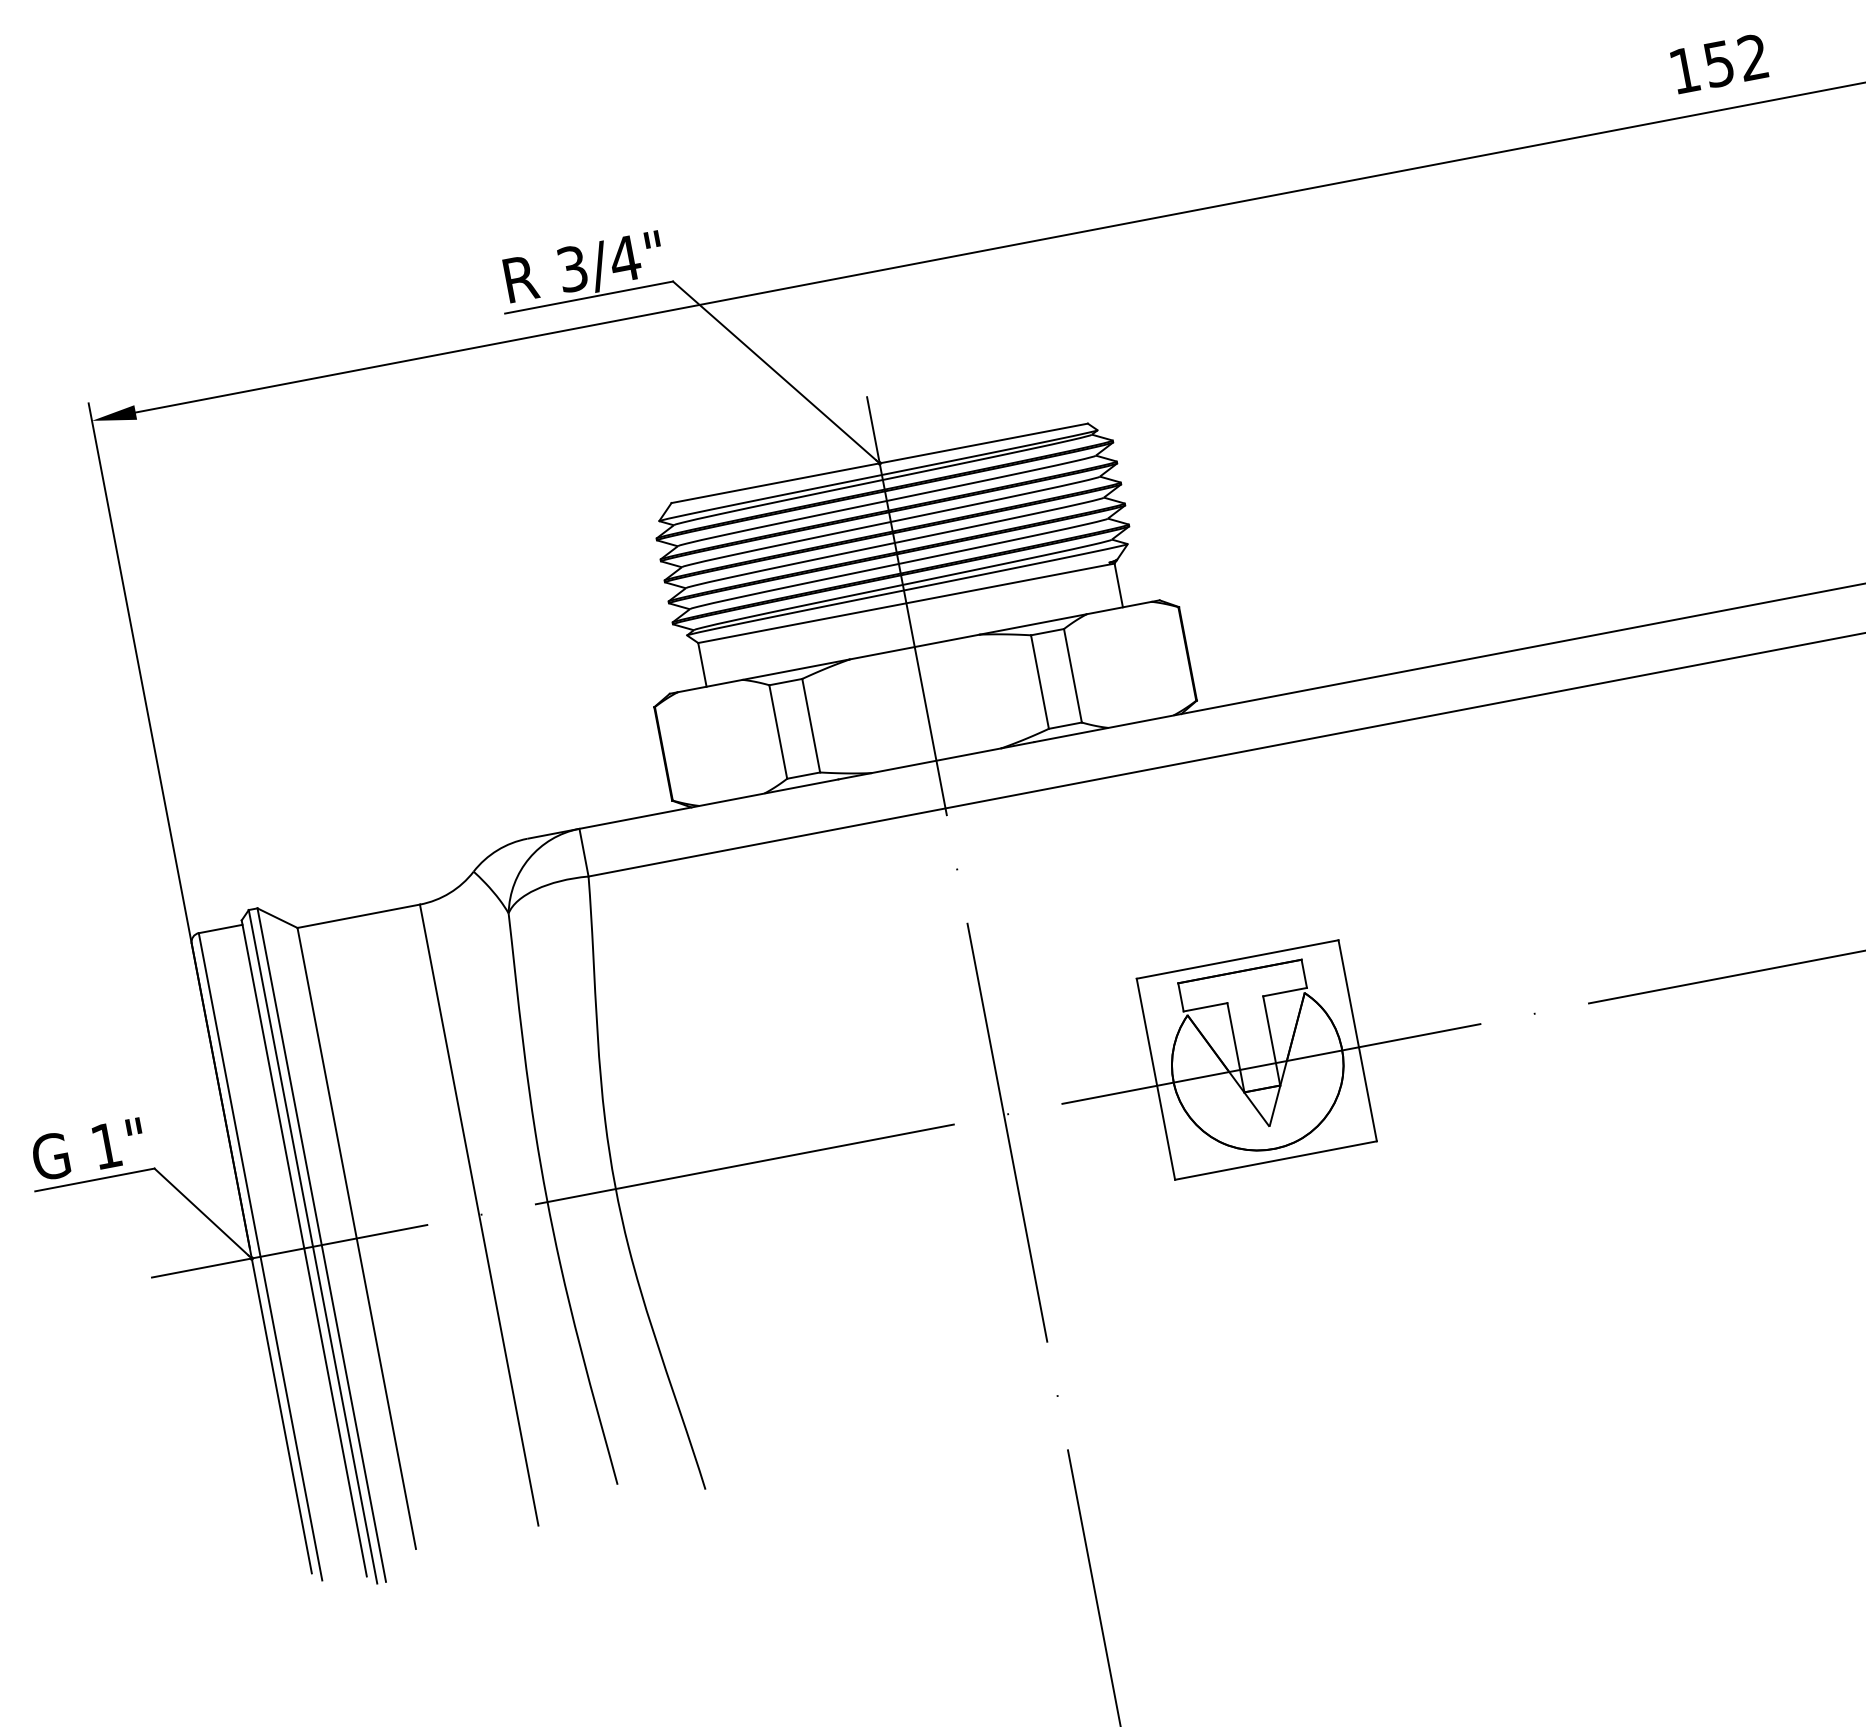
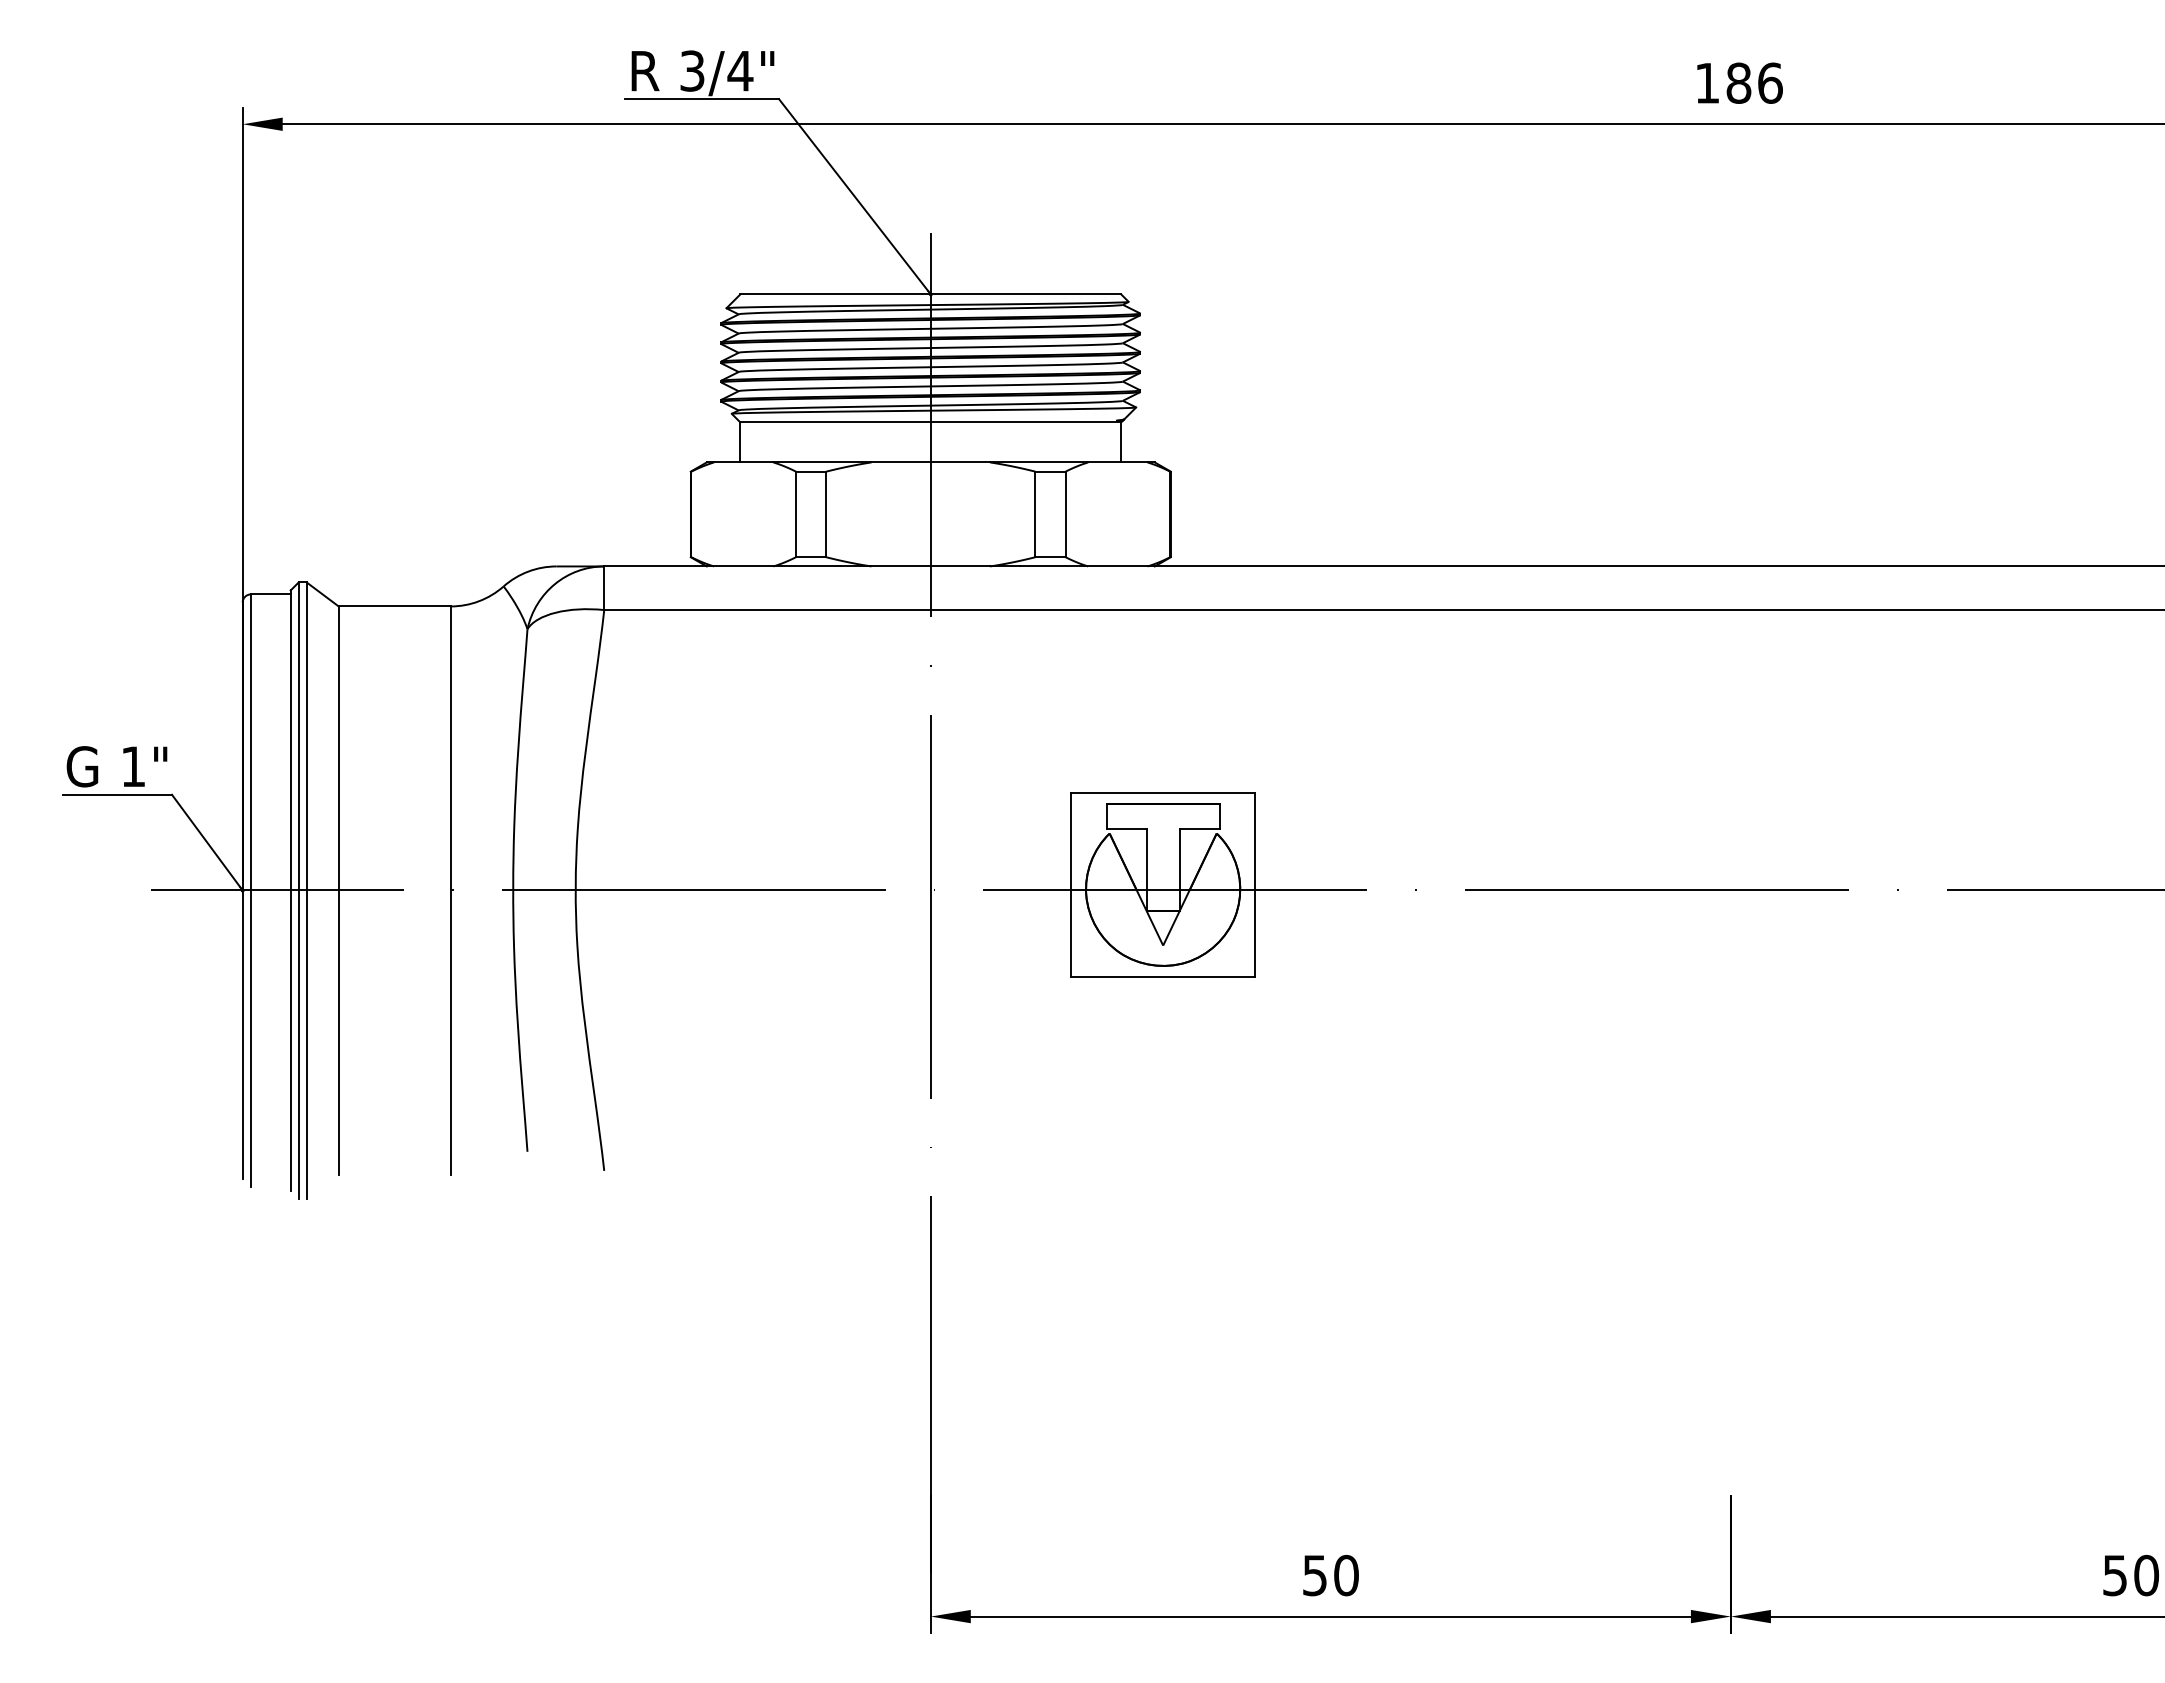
text: (1735, 59) -> (1754, 82), 152 -> 186

